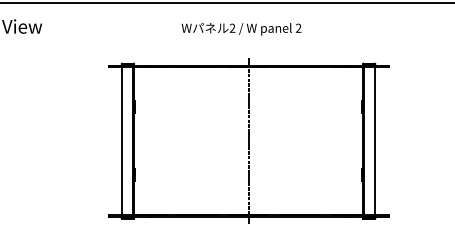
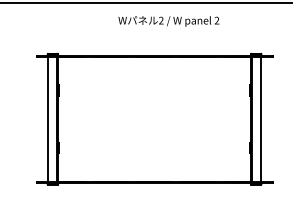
text: (241, 29) -> (168, 21), moved
line: (248, 141) -> (154, 119), removed

